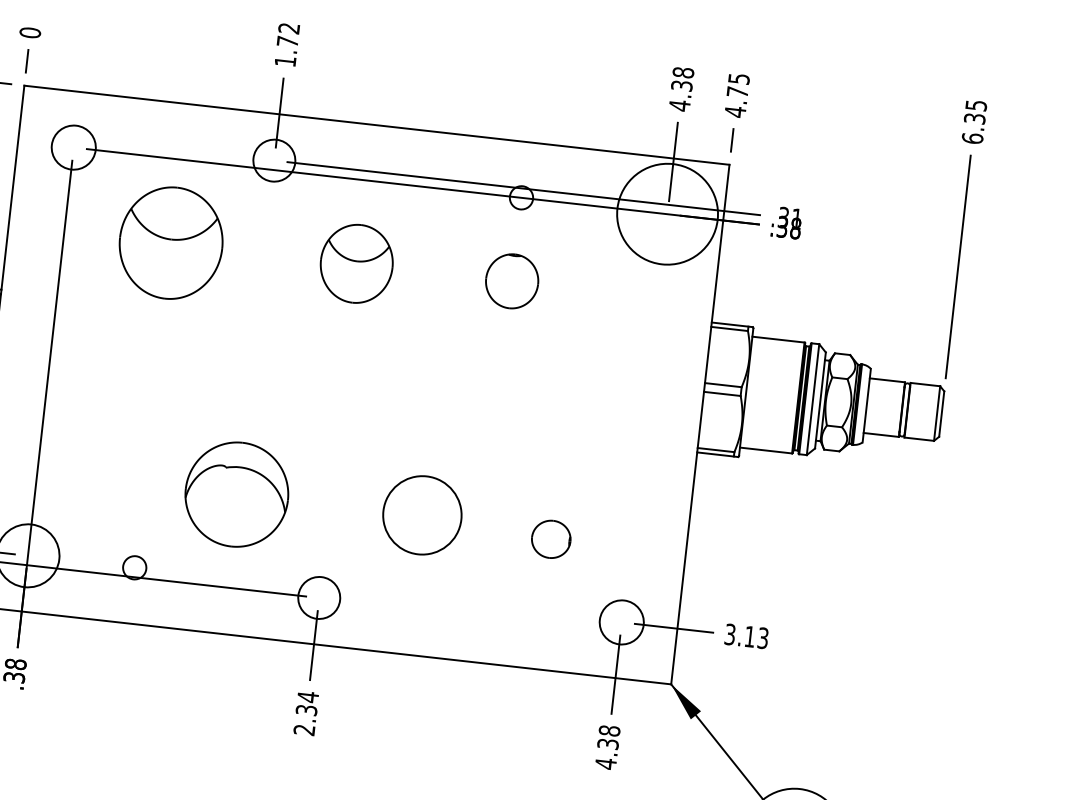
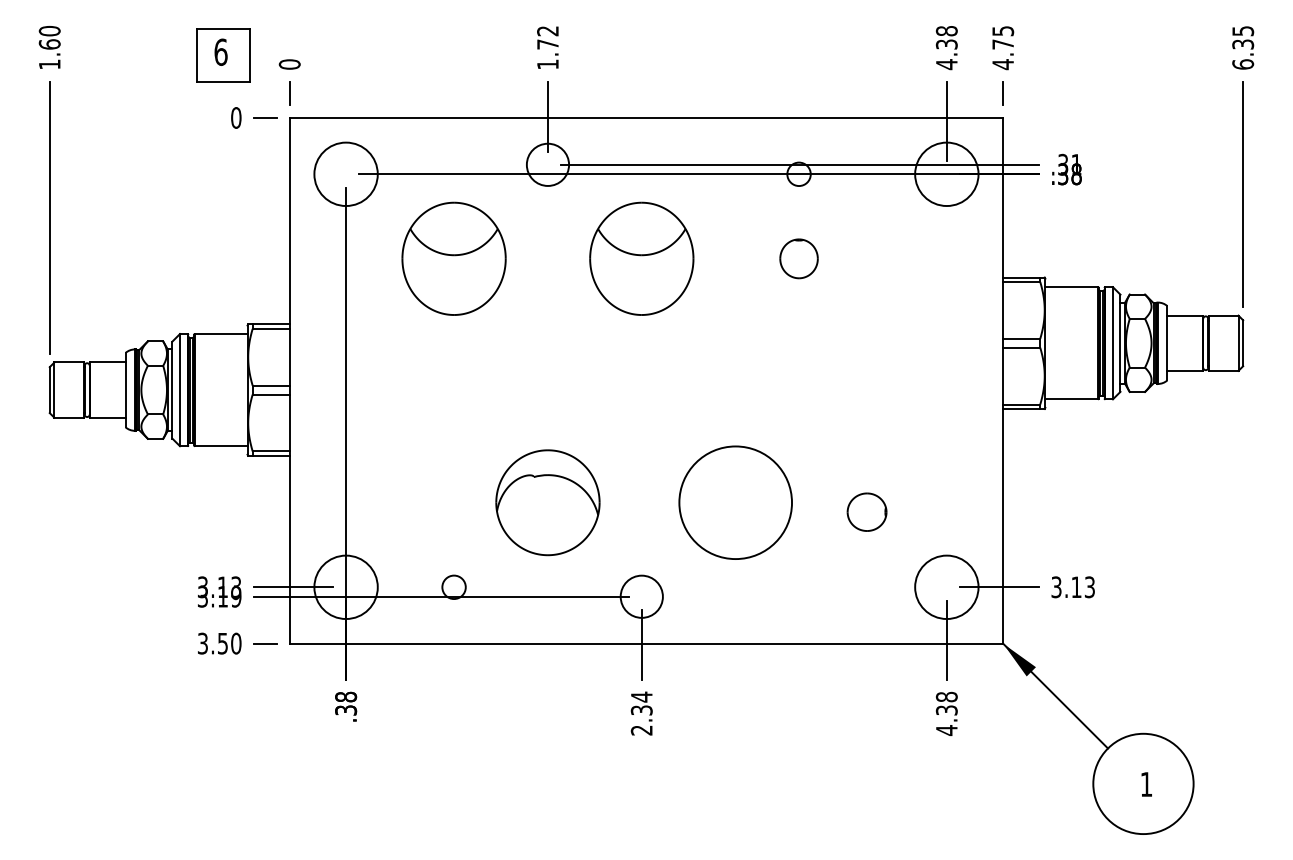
circle: (73, 147) -> (345, 174), size x1.43
circle: (667, 214) -> (946, 174), size x0.62
part: (356, 263) -> (641, 258), size x1.43
part: (511, 280) -> (798, 258), size x0.71
circle: (422, 515) -> (735, 502), size x1.43
circle: (621, 622) -> (946, 587), size x1.43

